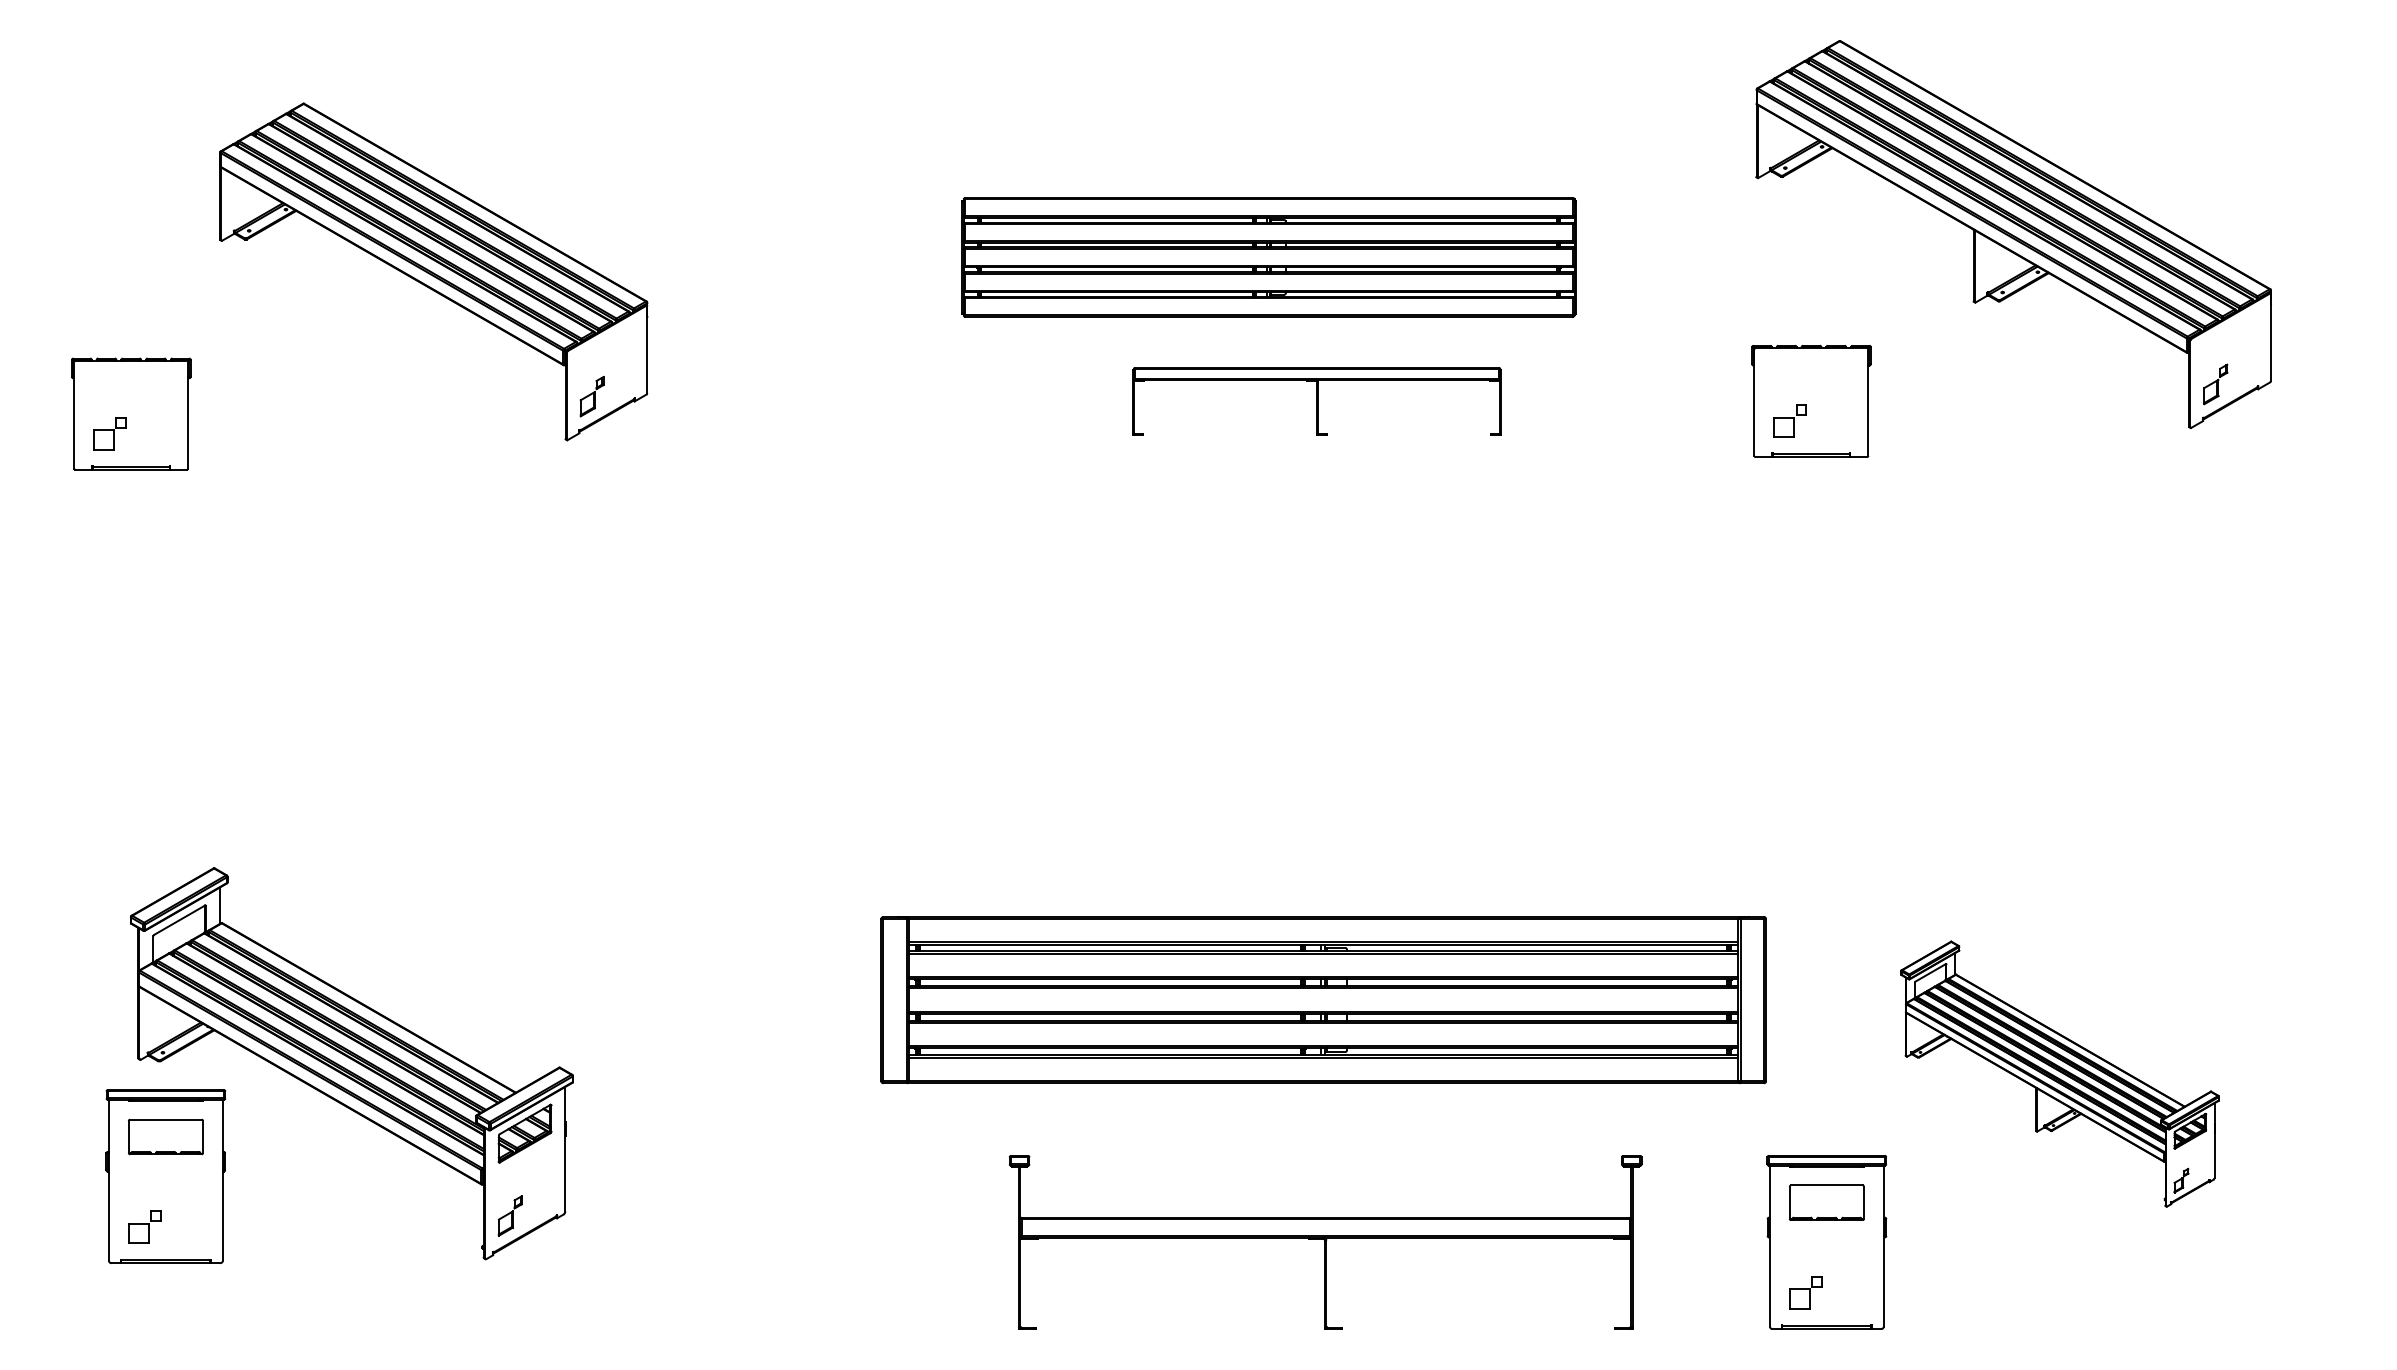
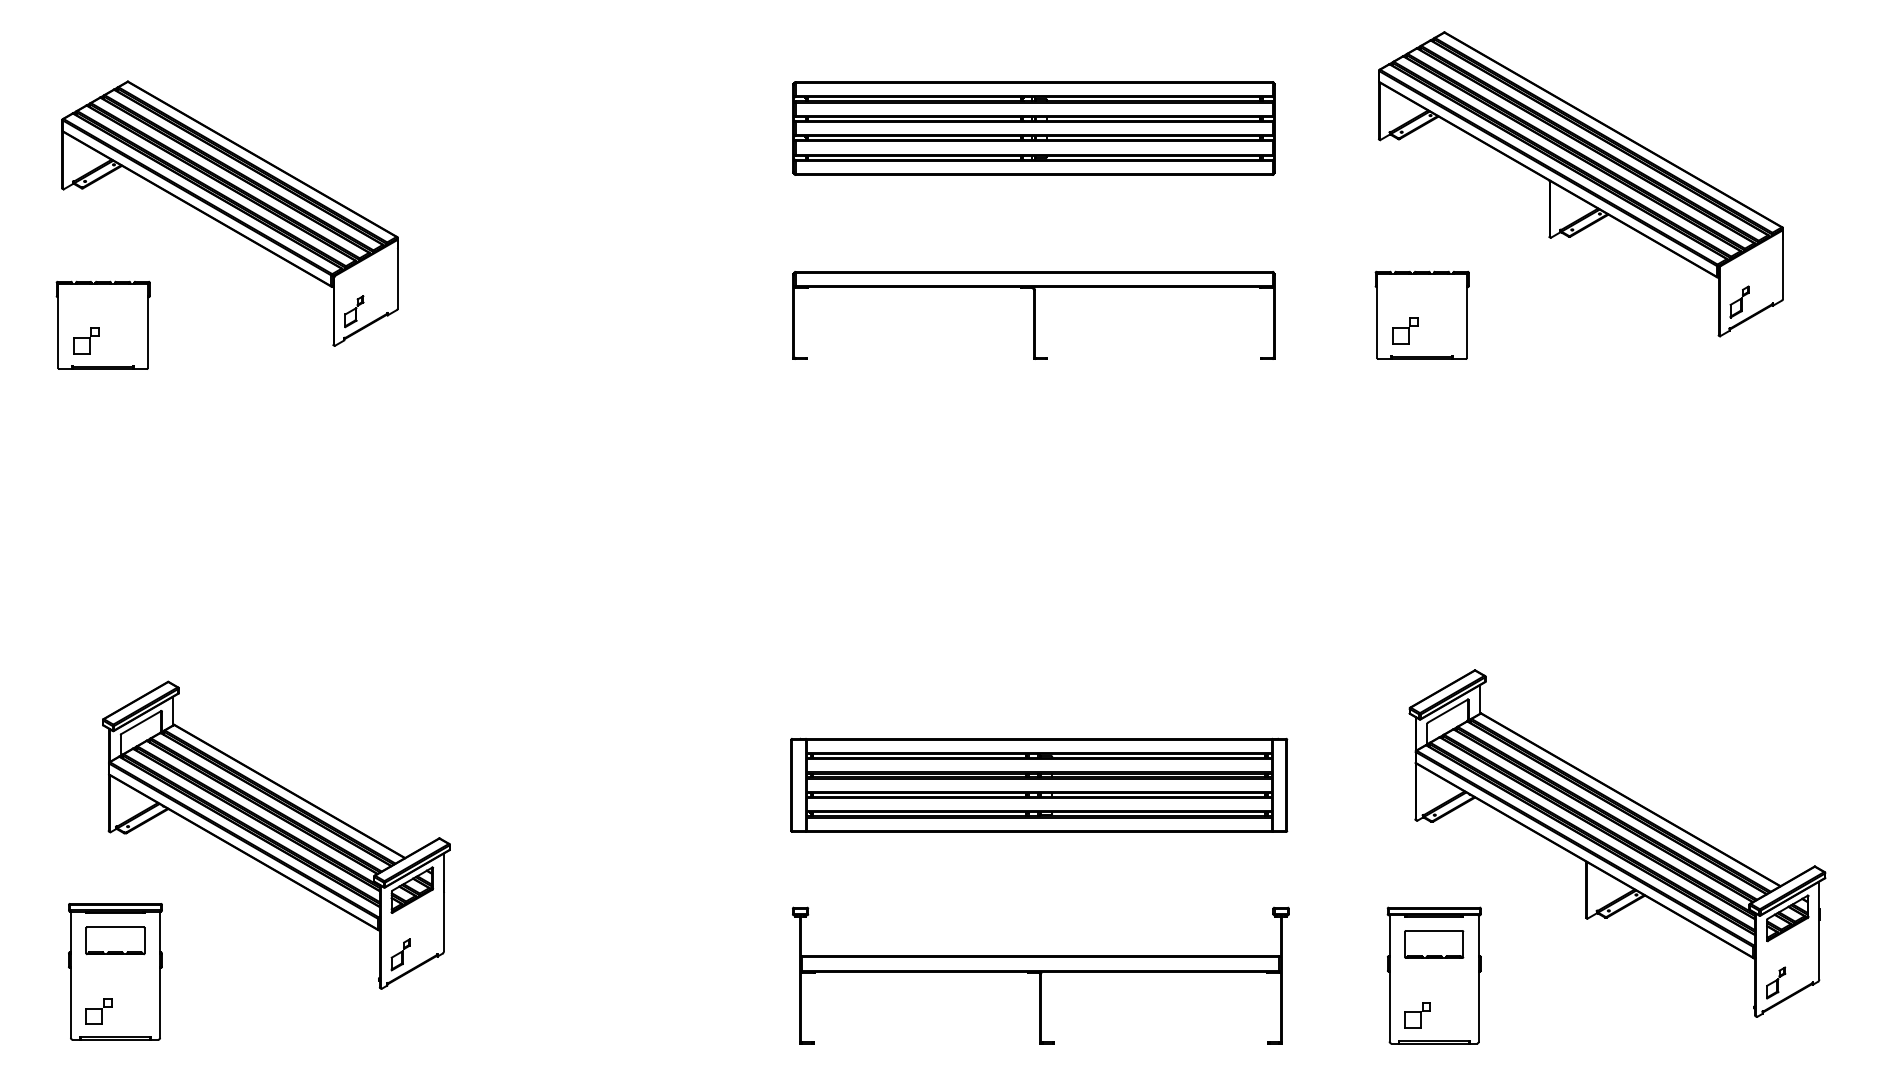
part: (1268, 257) -> (1033, 128), moved
part: (433, 271) -> (229, 213), moved
part: (1316, 401) -> (1033, 315), size x1.67
part: (1323, 999) -> (1039, 784), size x0.71
part: (2059, 1073) -> (1616, 842), size x1.67
part: (165, 1176) -> (115, 971), moved

